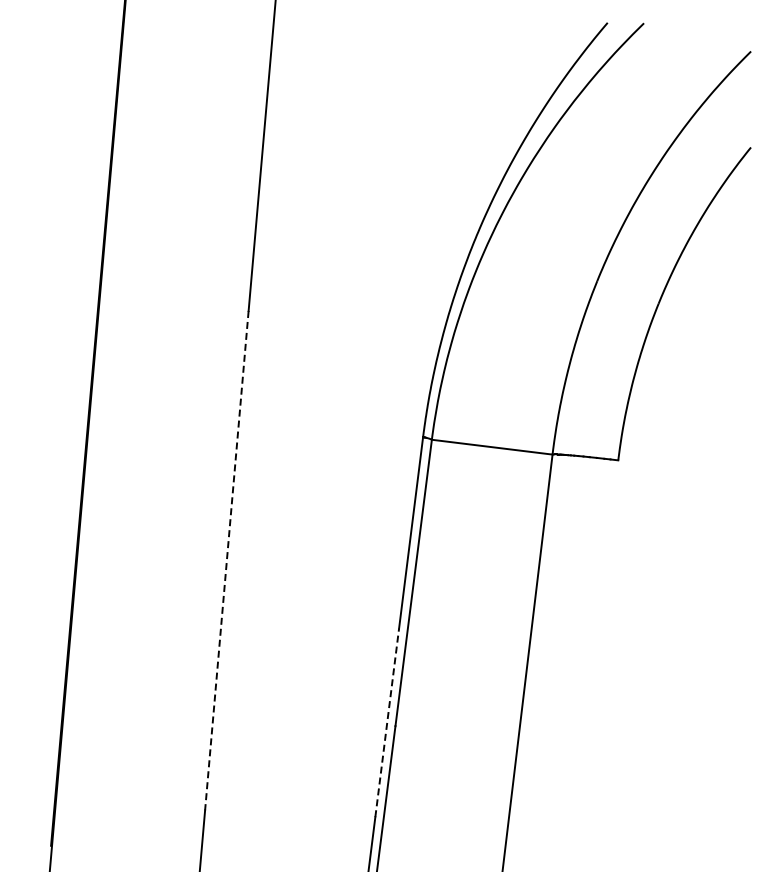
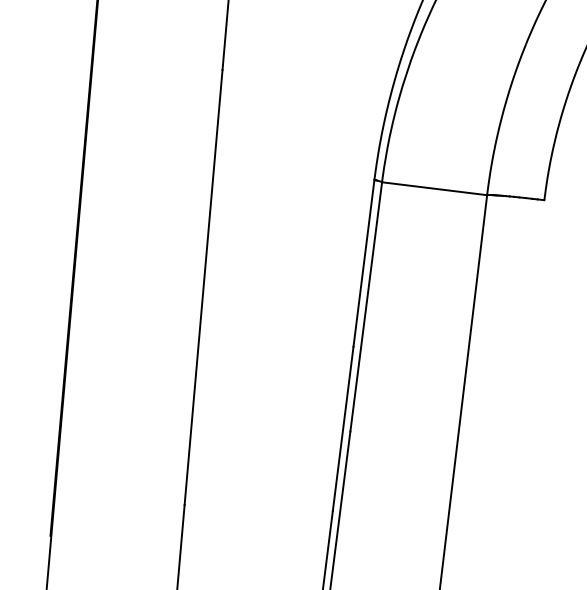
line: (226, 560) -> (203, 287), dashed -> solid
line: (387, 722) -> (343, 428), dashed -> solid

